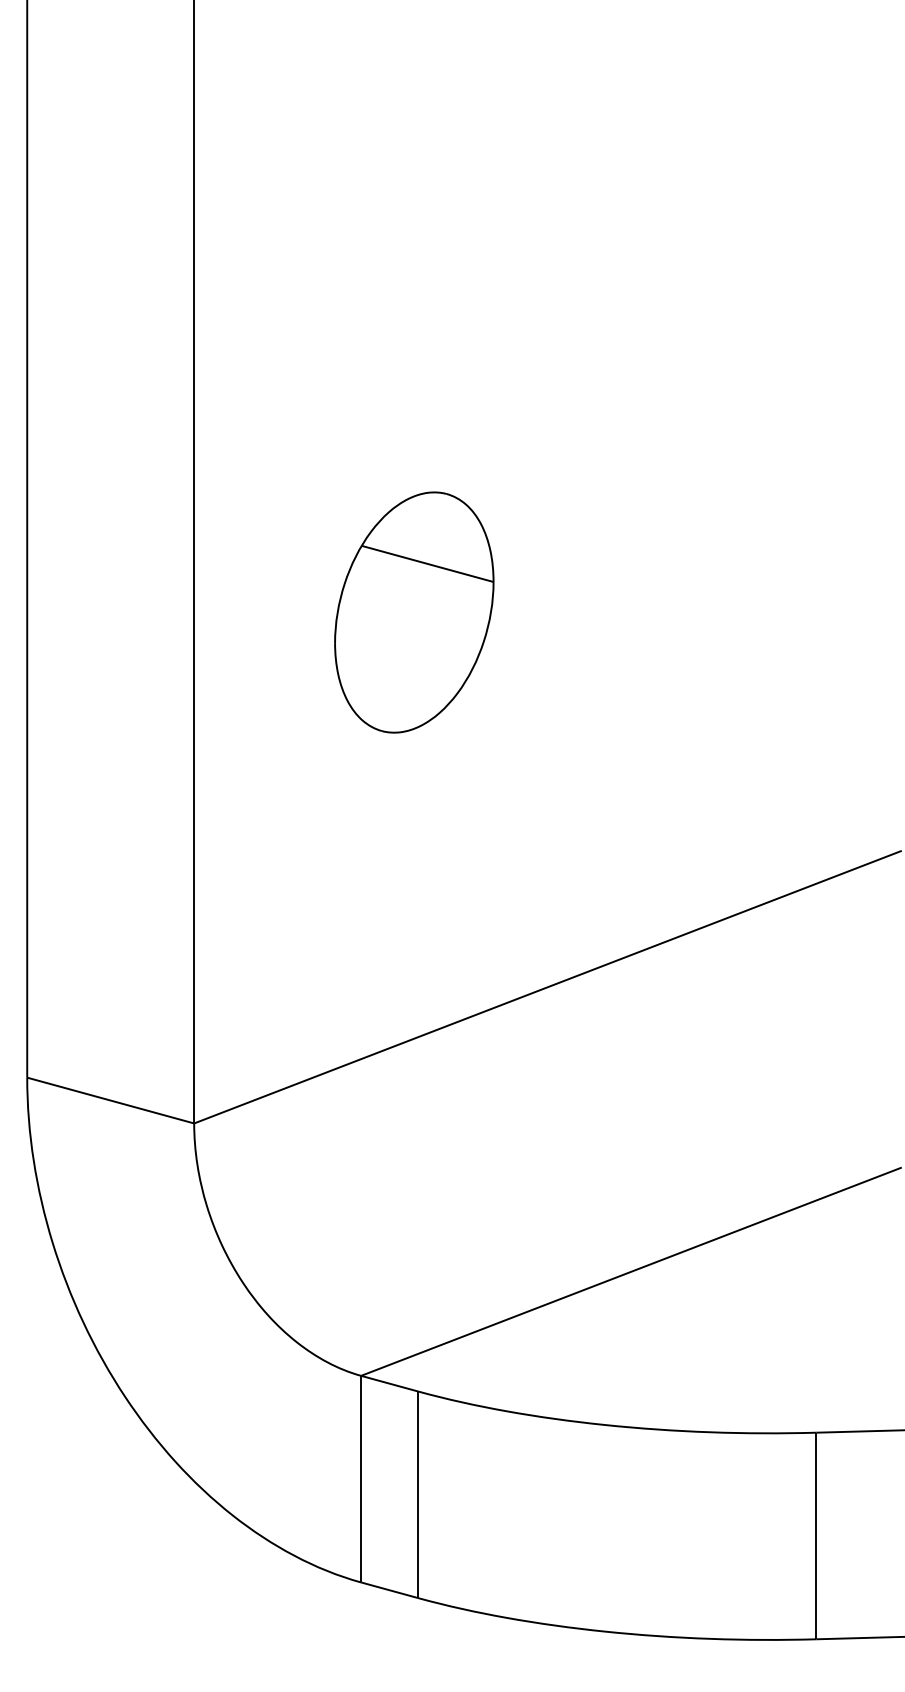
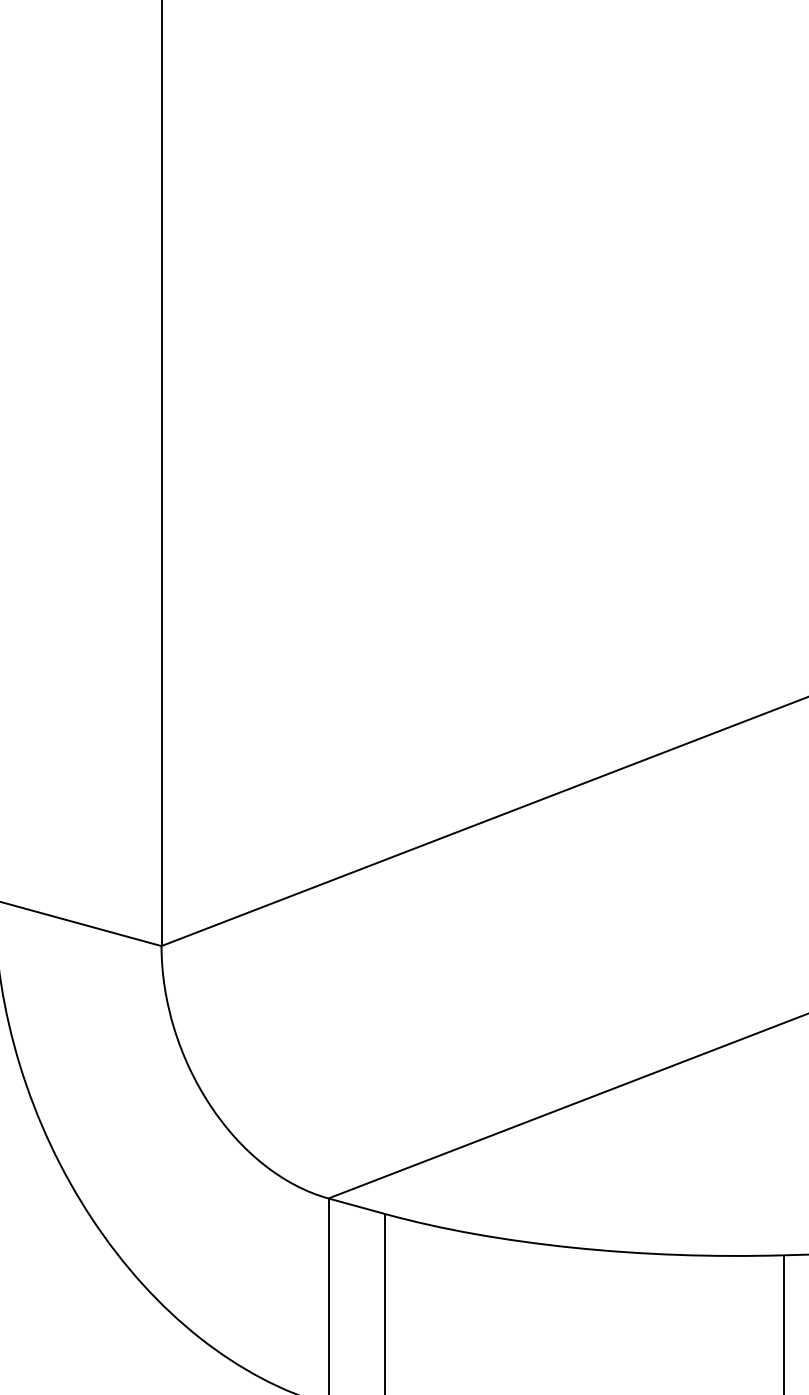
part: (414, 612) -> (381, 435), removed

